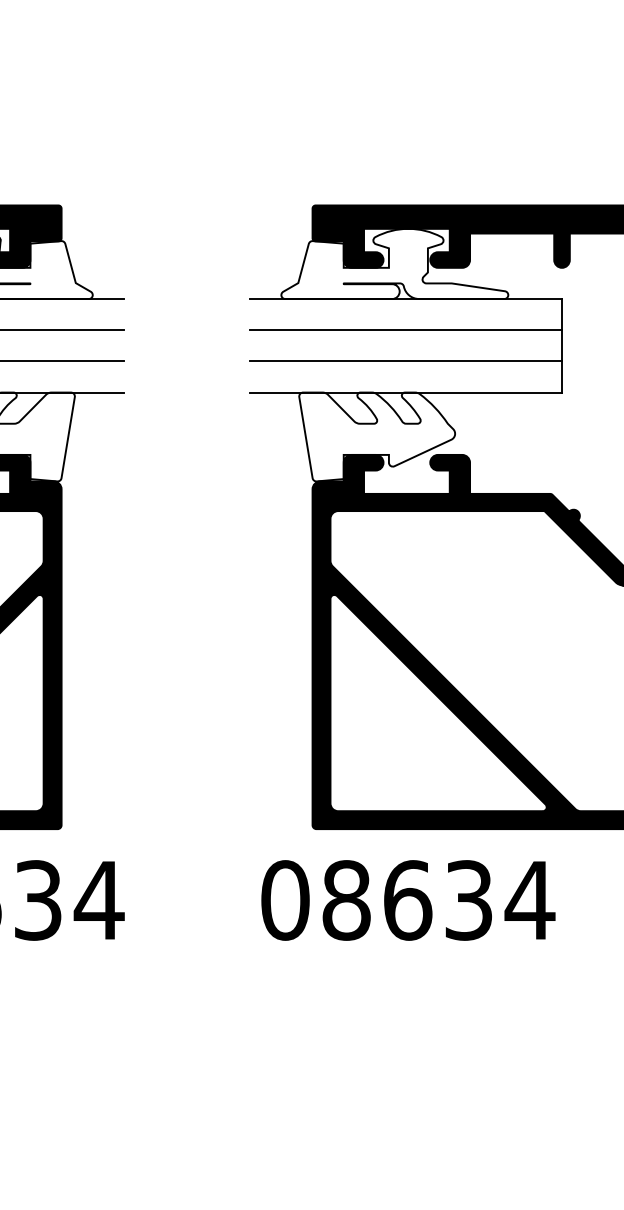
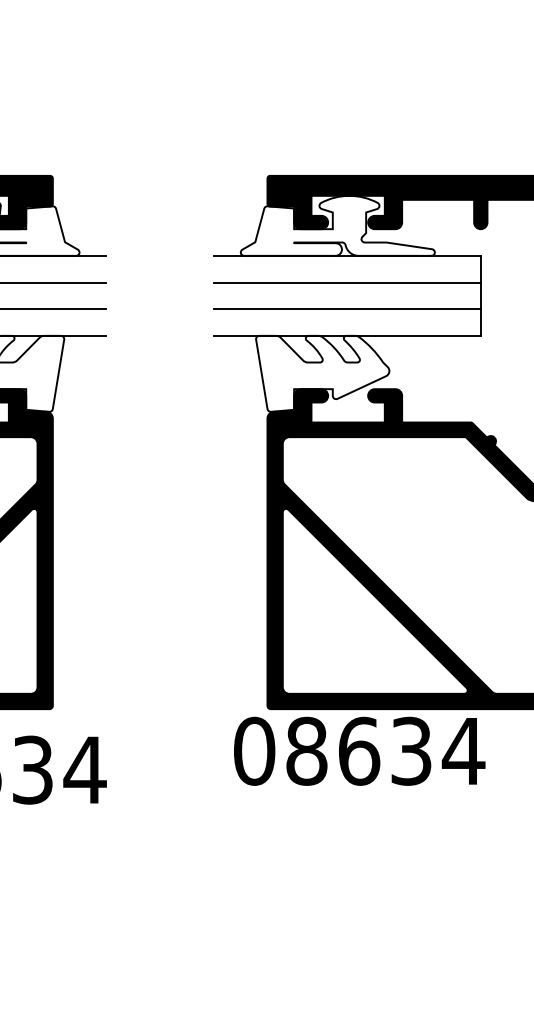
text: (408, 900) -> (359, 751), moved

